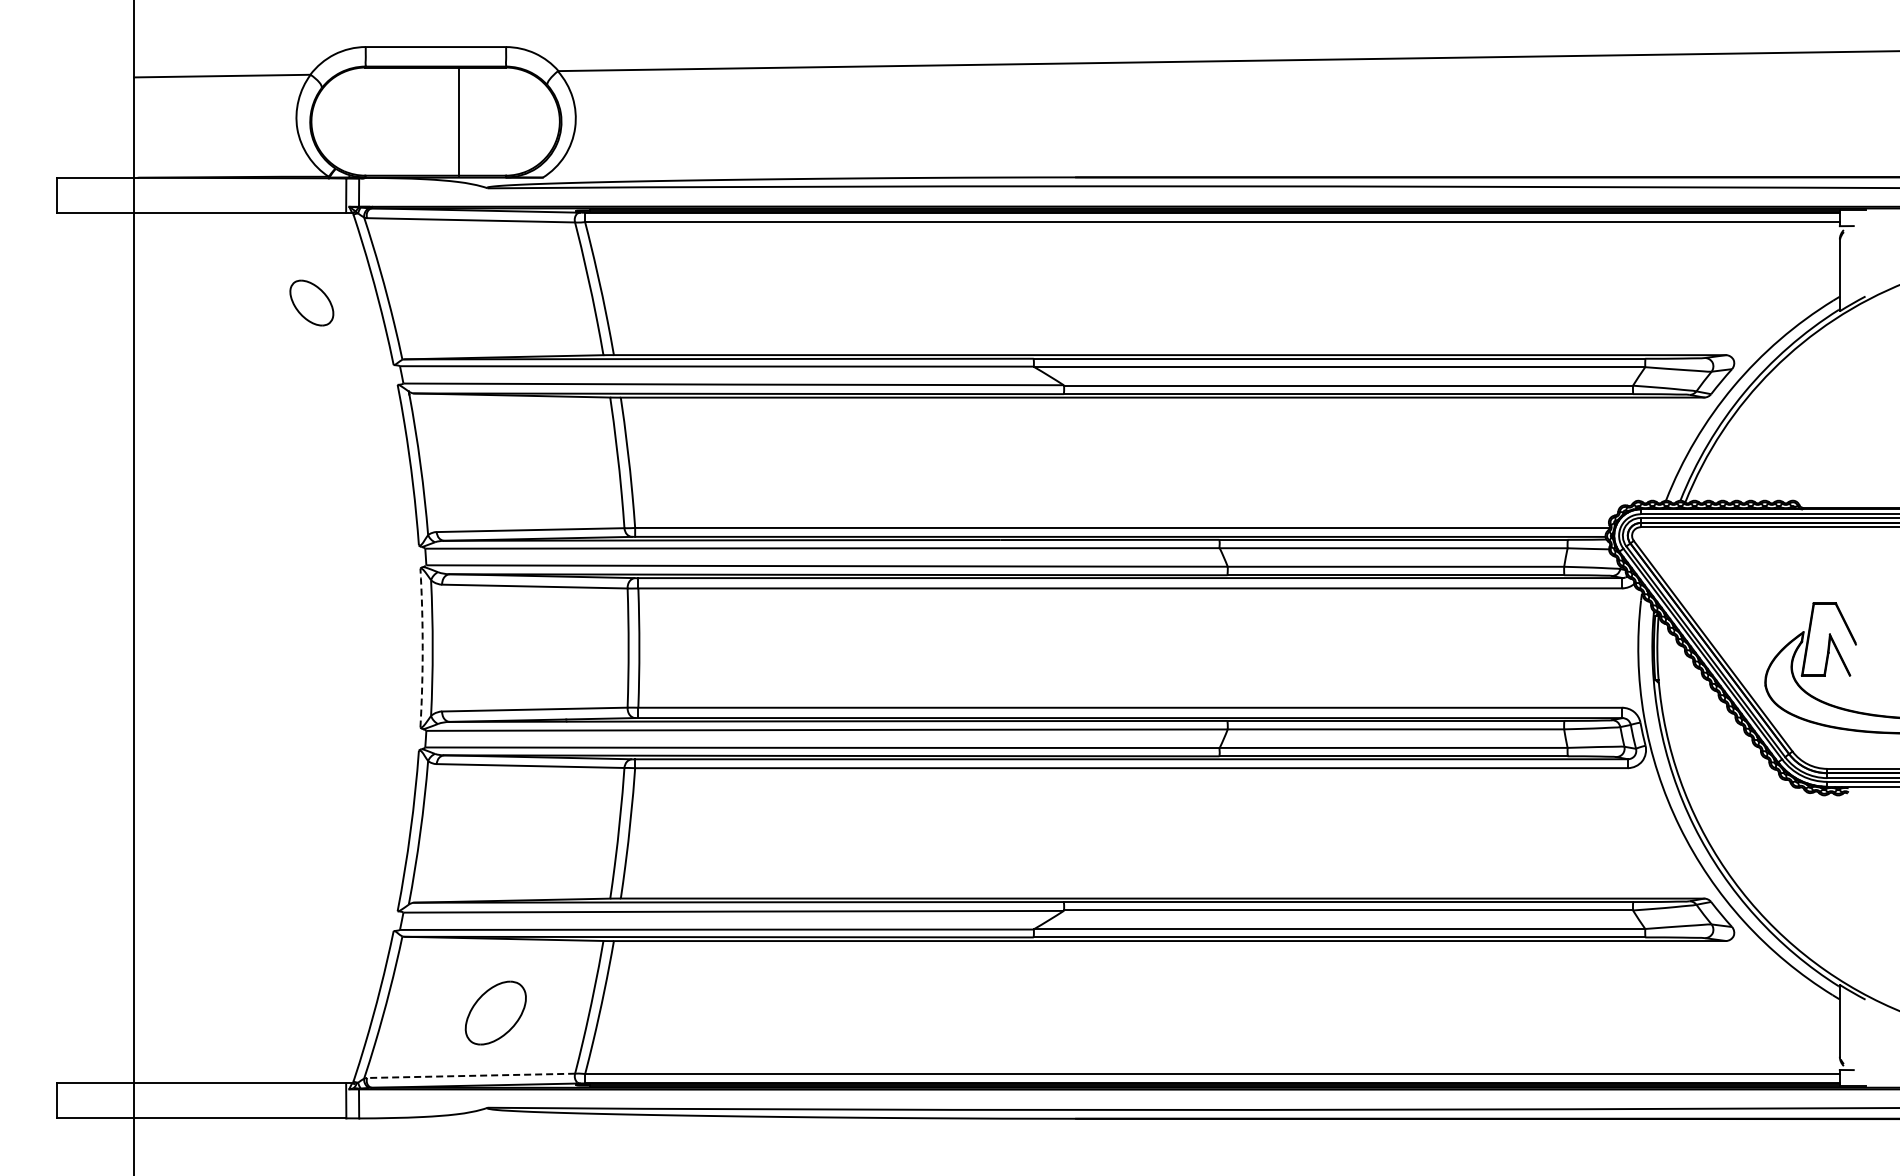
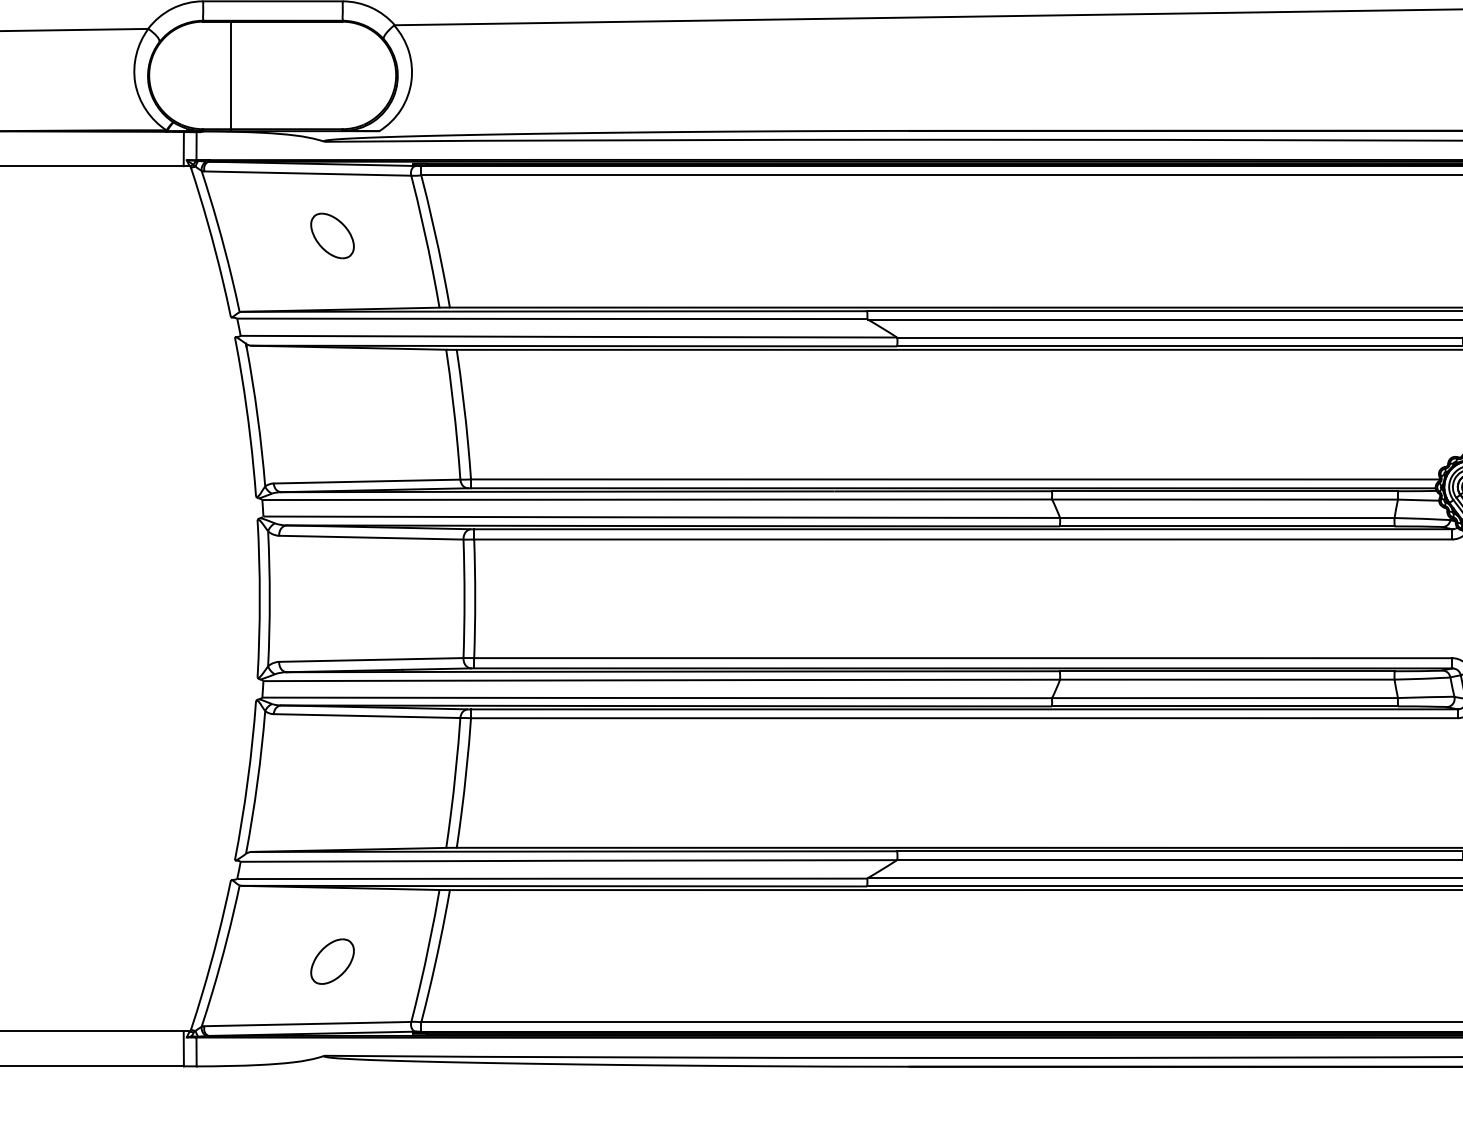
line: (458, 121) -> (230, 75), moved
part: (311, 302) -> (332, 235), moved
arc: (422, 648) -> (259, 599), dashed -> solid
part: (495, 1012) -> (332, 961), size x0.71
line: (470, 1075) -> (307, 1023), dashed -> solid

